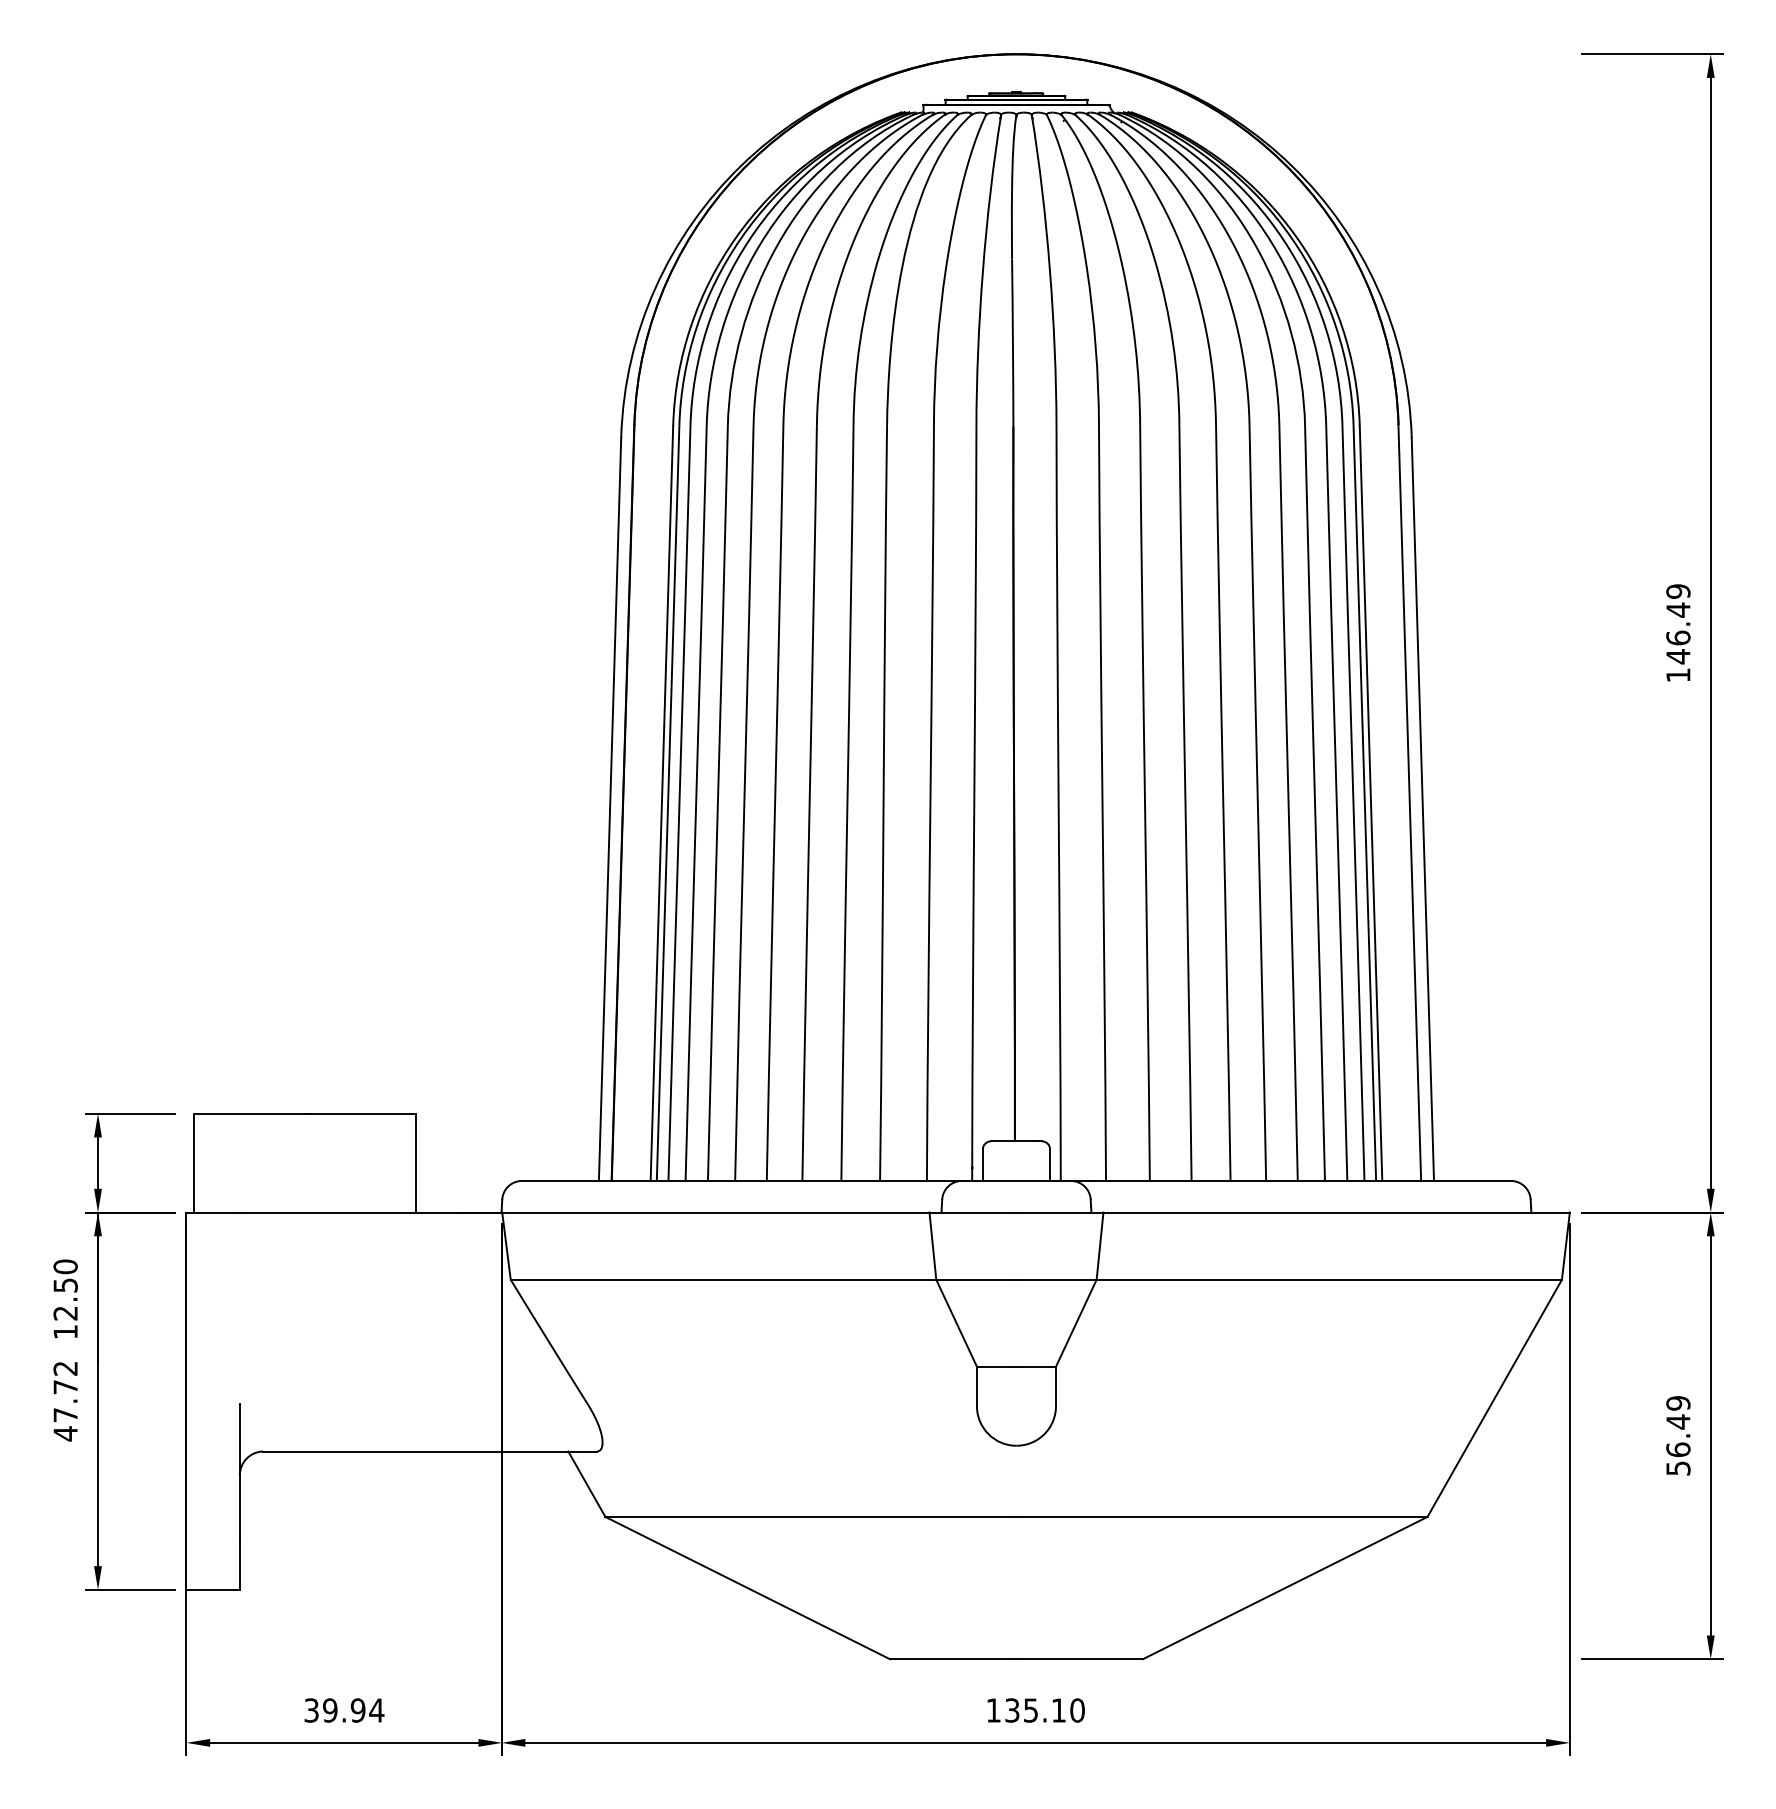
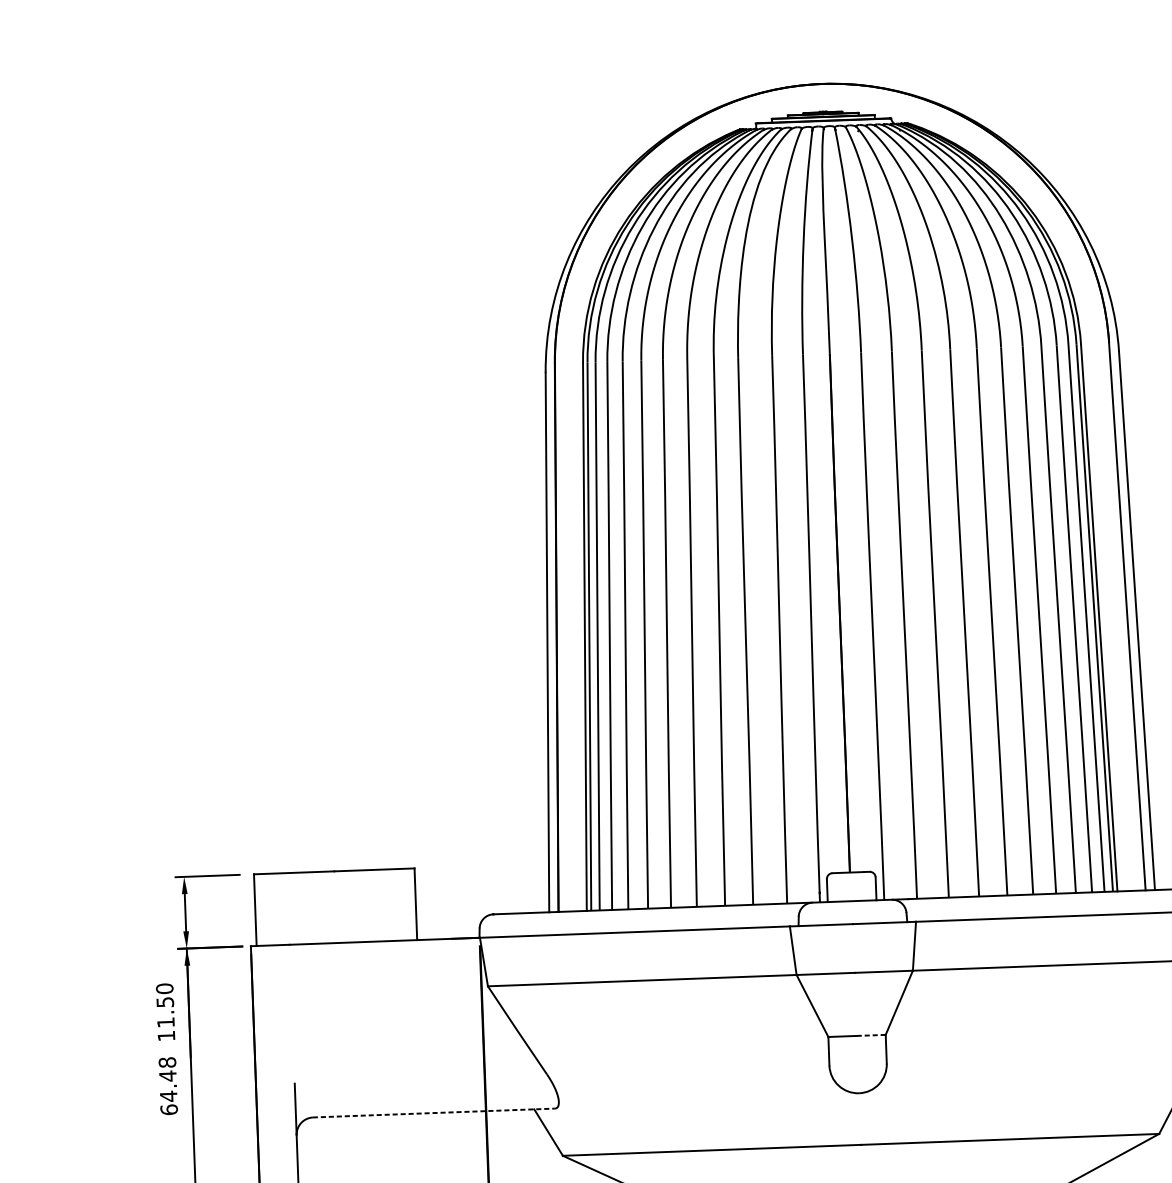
text: (65, 1313) -> (165, 1022), 12.50 -> 11.50
line: (1036, 1366) -> (871, 1035), solid -> dashed
text: (65, 1401) -> (168, 1086), 47.72 -> 64.48
line: (429, 1451) -> (433, 1113), solid -> dashed

